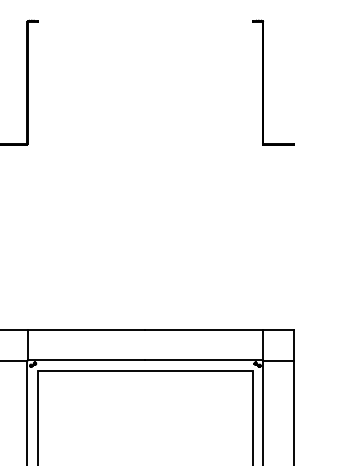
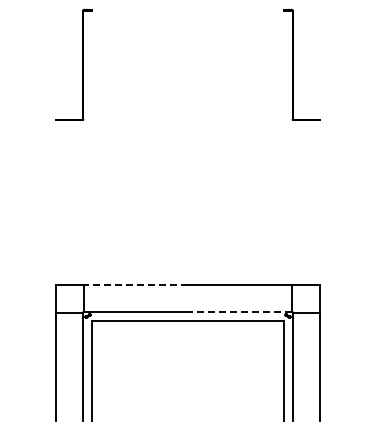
line: (86, 329) -> (135, 284), solid -> dashed
line: (203, 360) -> (239, 312), solid -> dashed

